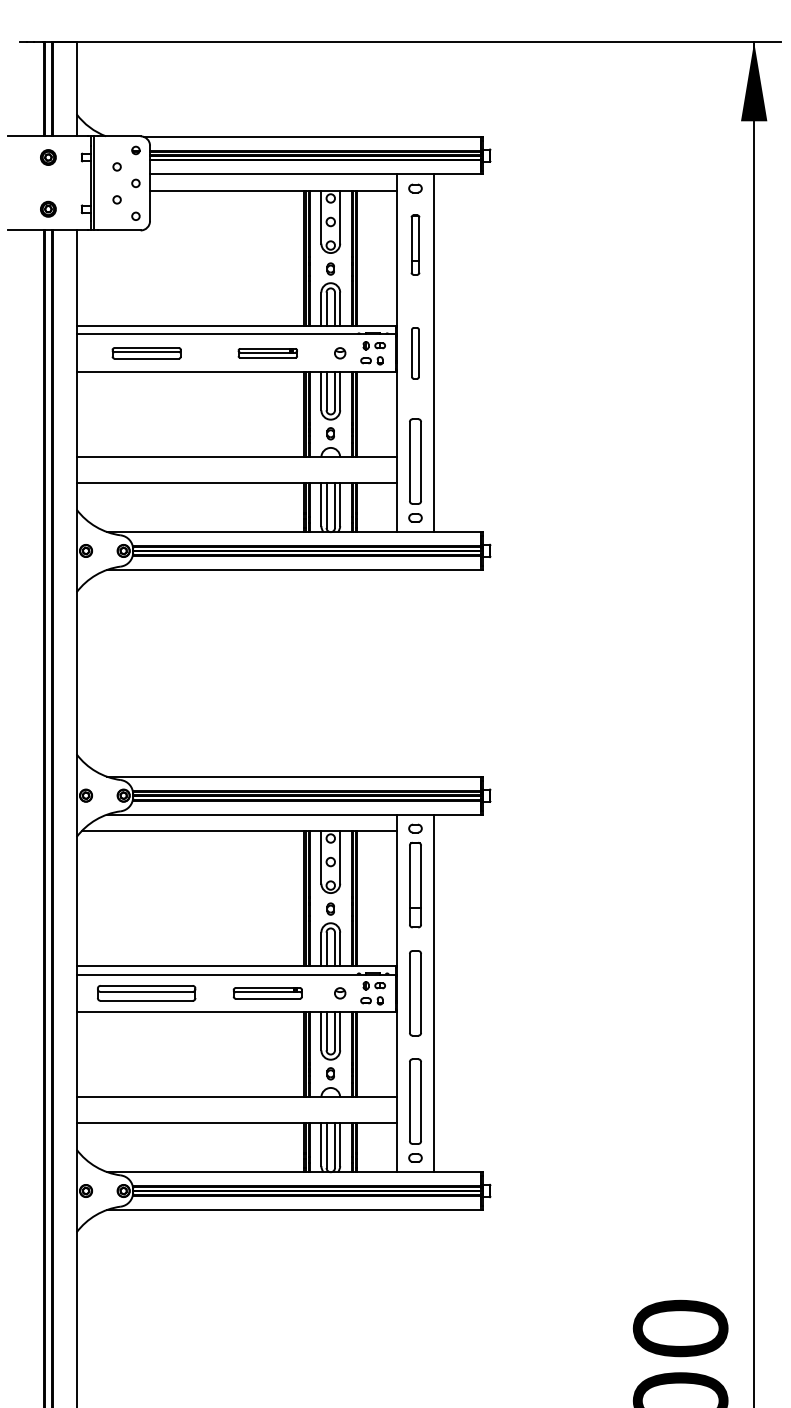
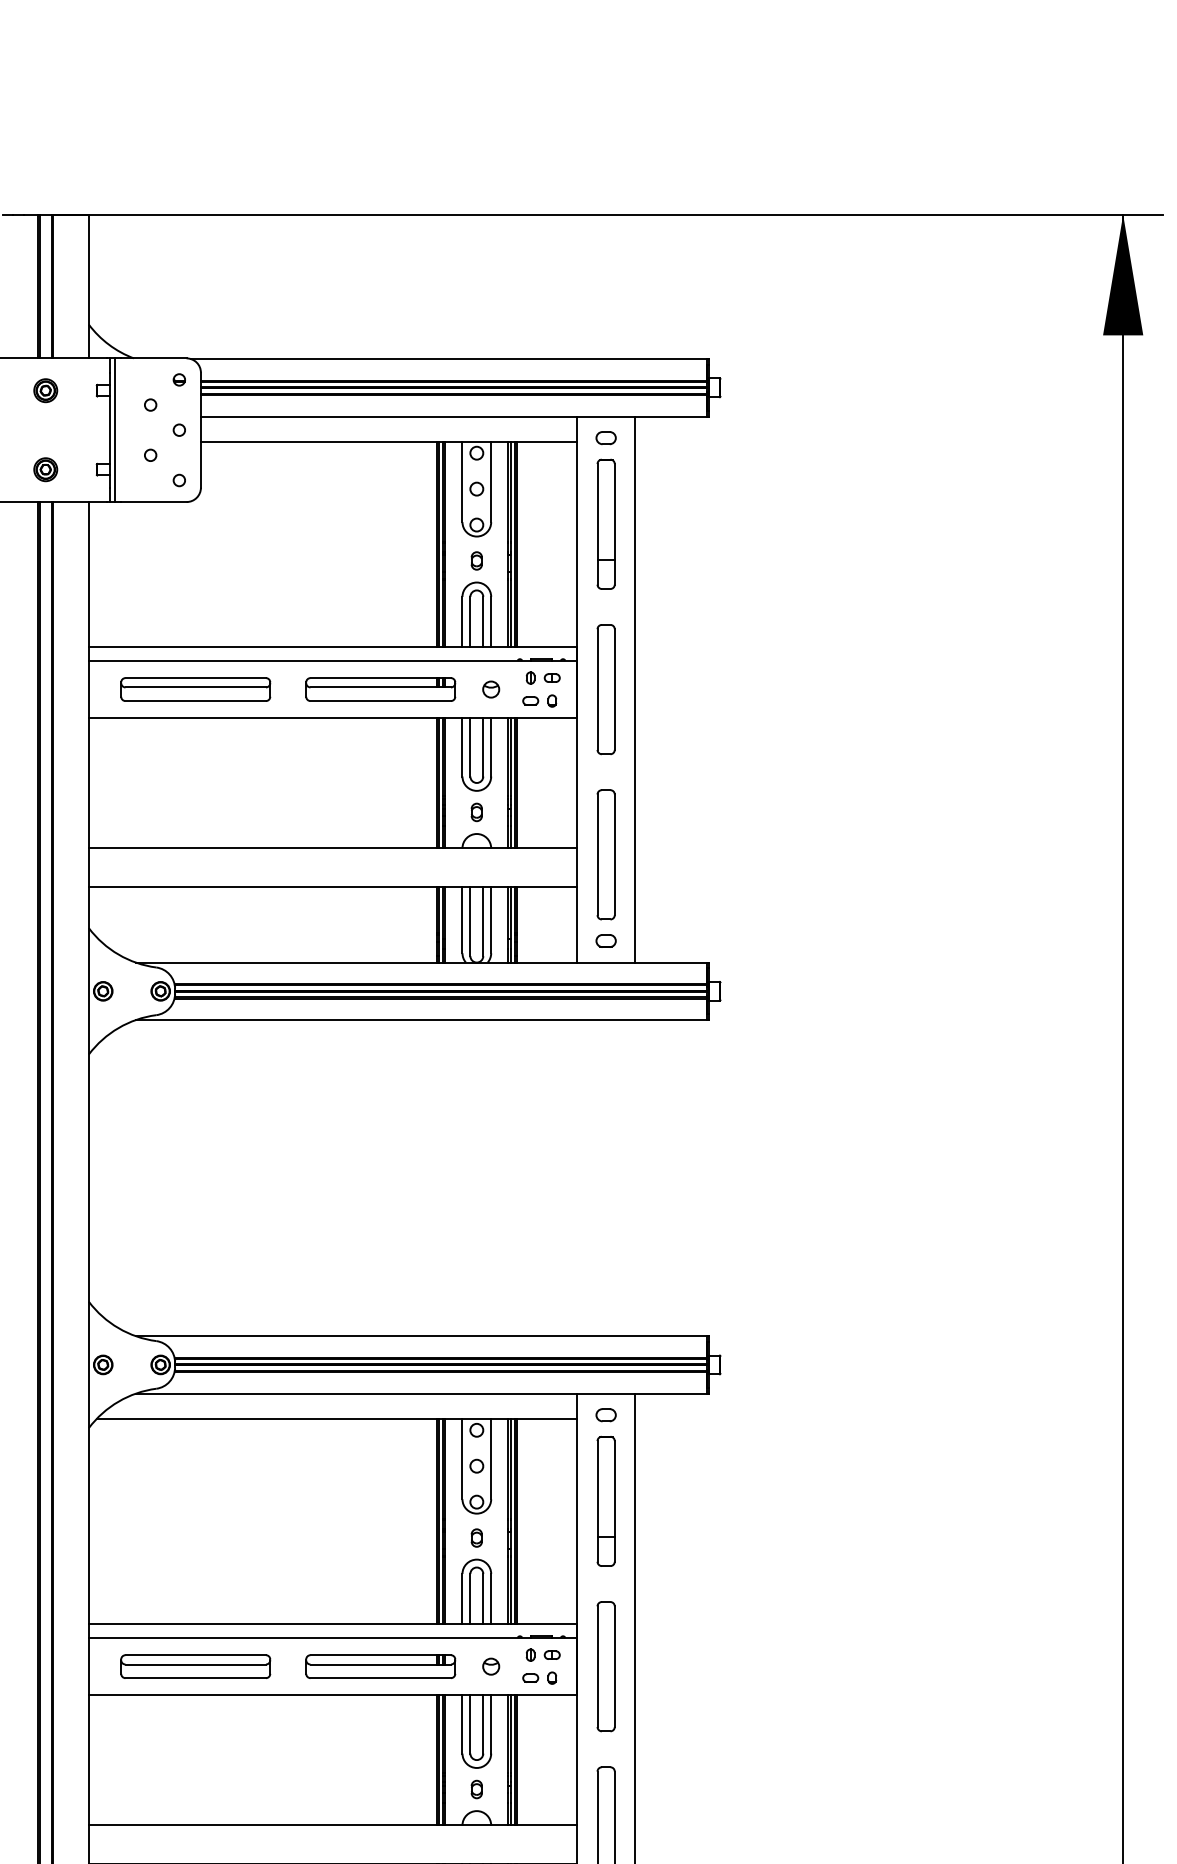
part: (415, 244) -> (606, 523), size x1.43
part: (146, 353) -> (195, 689), size x1.43
part: (267, 353) -> (380, 689), size x1.67
part: (415, 353) -> (606, 689), size x1.67
part: (267, 993) -> (380, 1666), size x1.43

